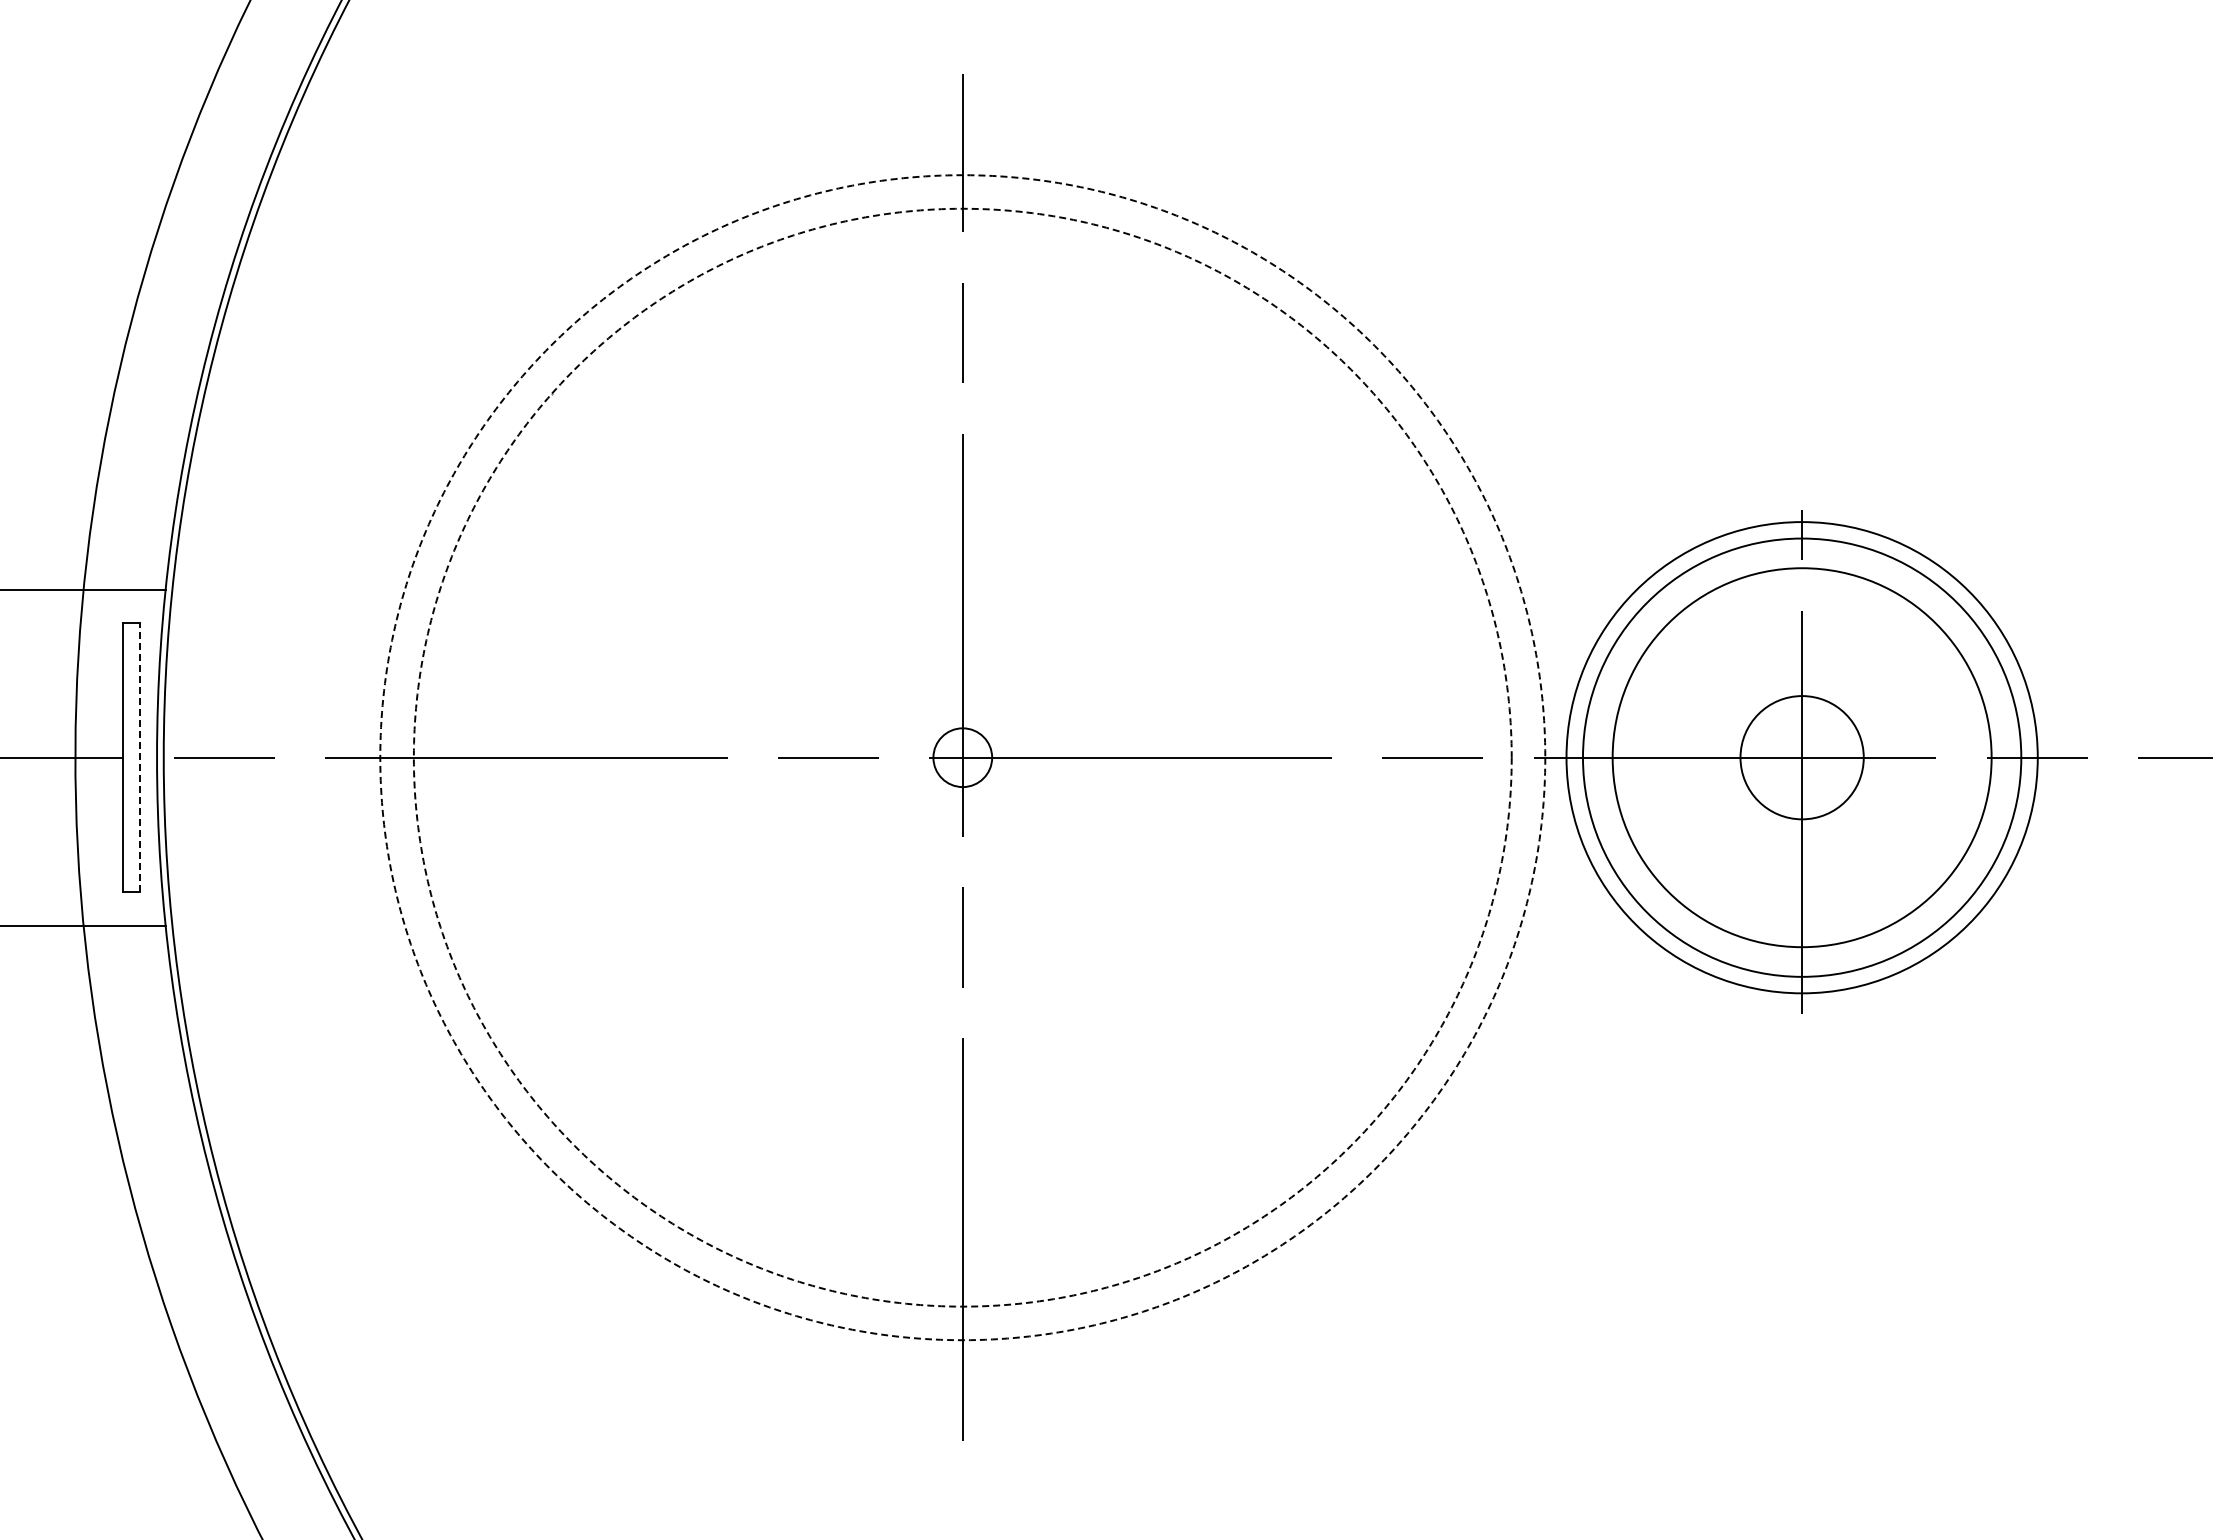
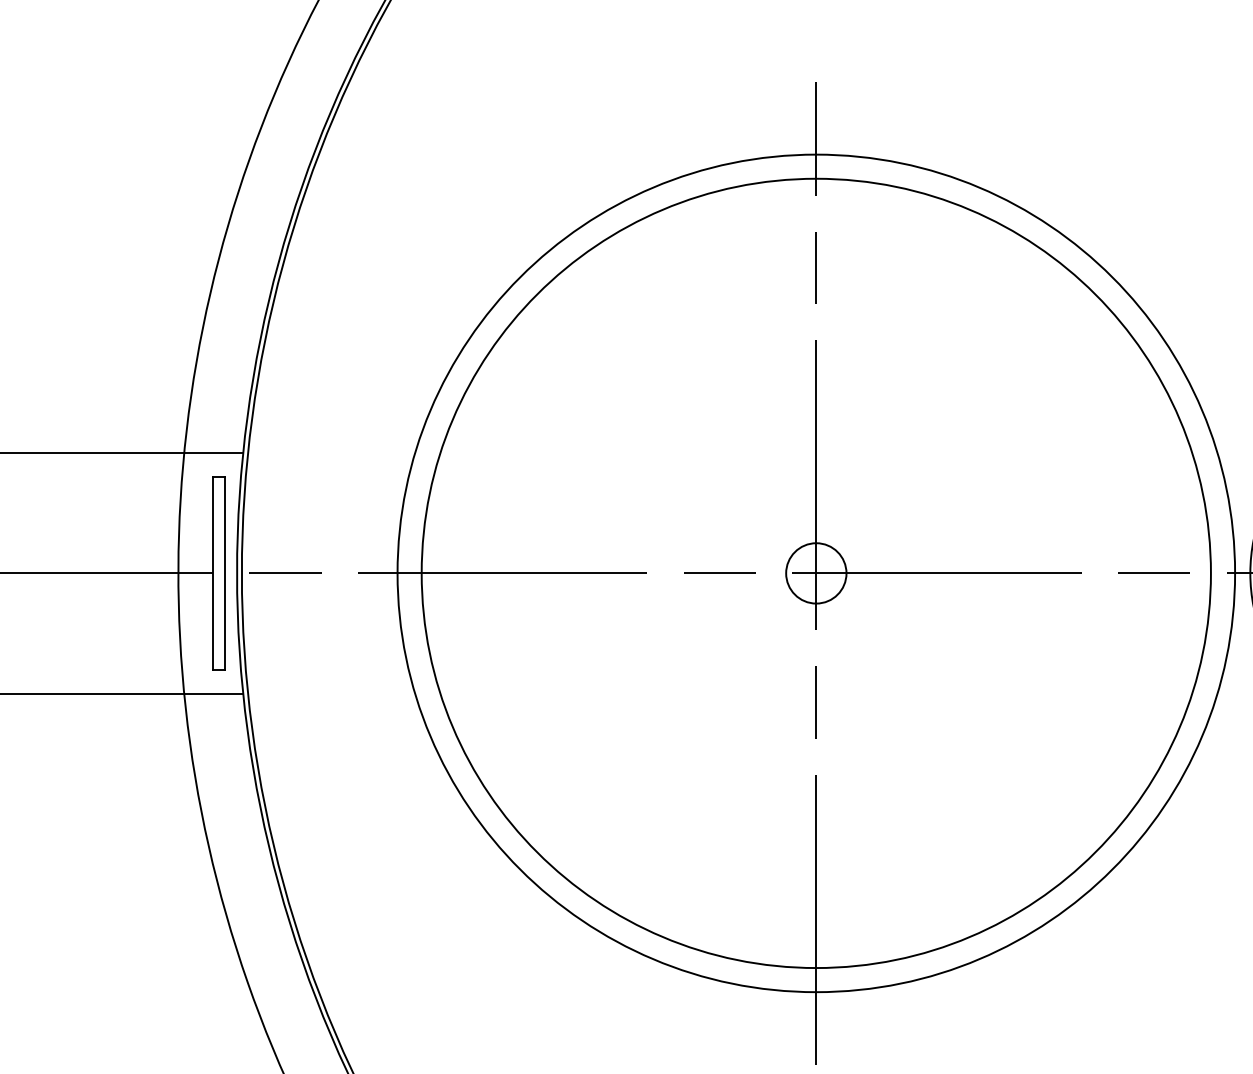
line: (140, 757) -> (225, 573), dashed -> solid
circle: (962, 757) -> (816, 573), dashed -> solid
circle: (962, 757) -> (816, 573), dashed -> solid
circle: (962, 757) -> (816, 573), size x1.43

